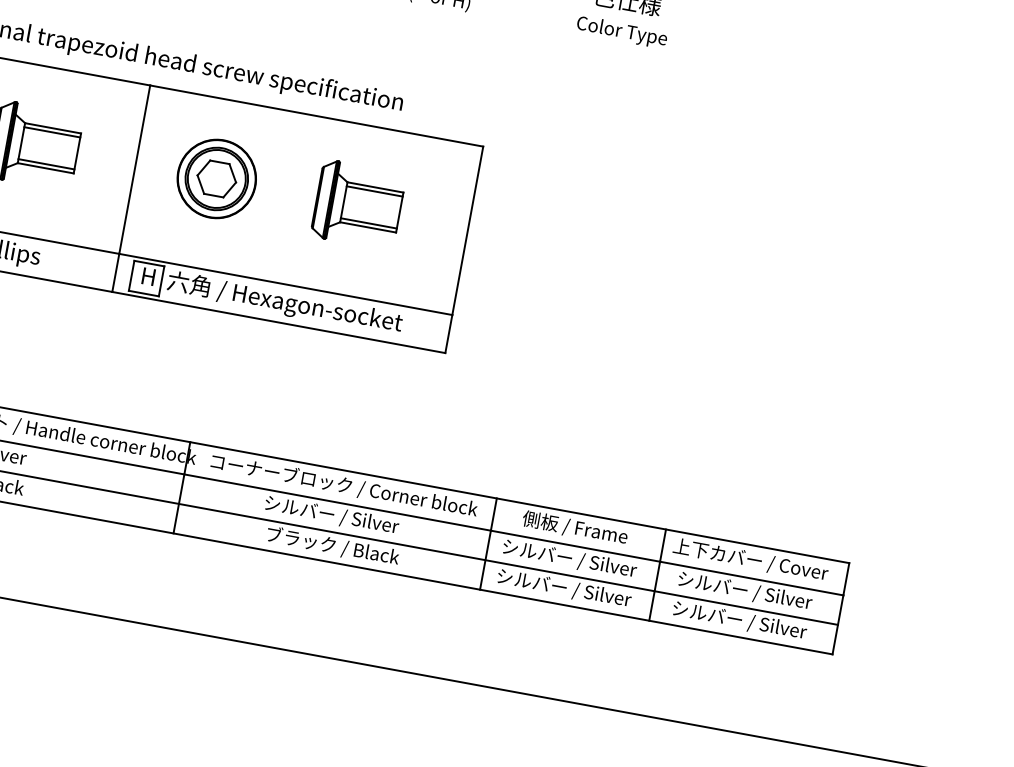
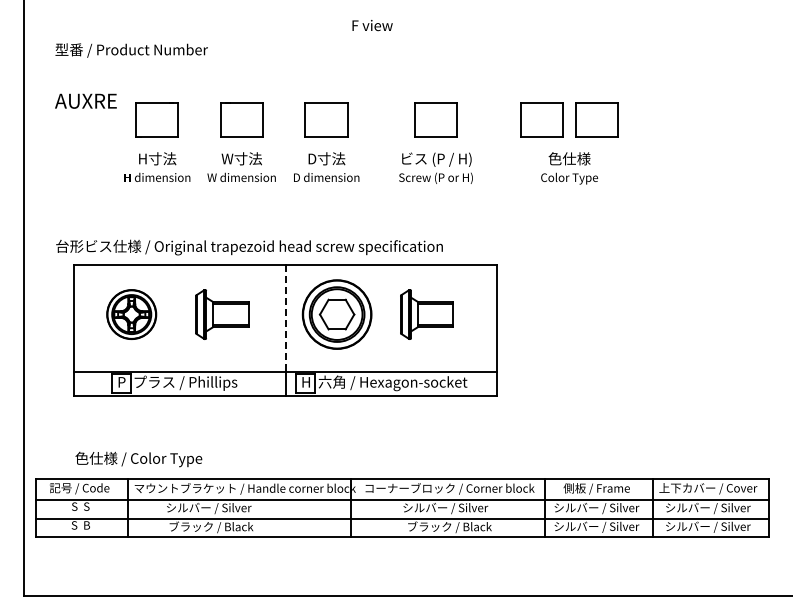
line: (134, 170) -> (285, 318), solid -> dashed
part: (215, 178) -> (336, 314), size x1.4

